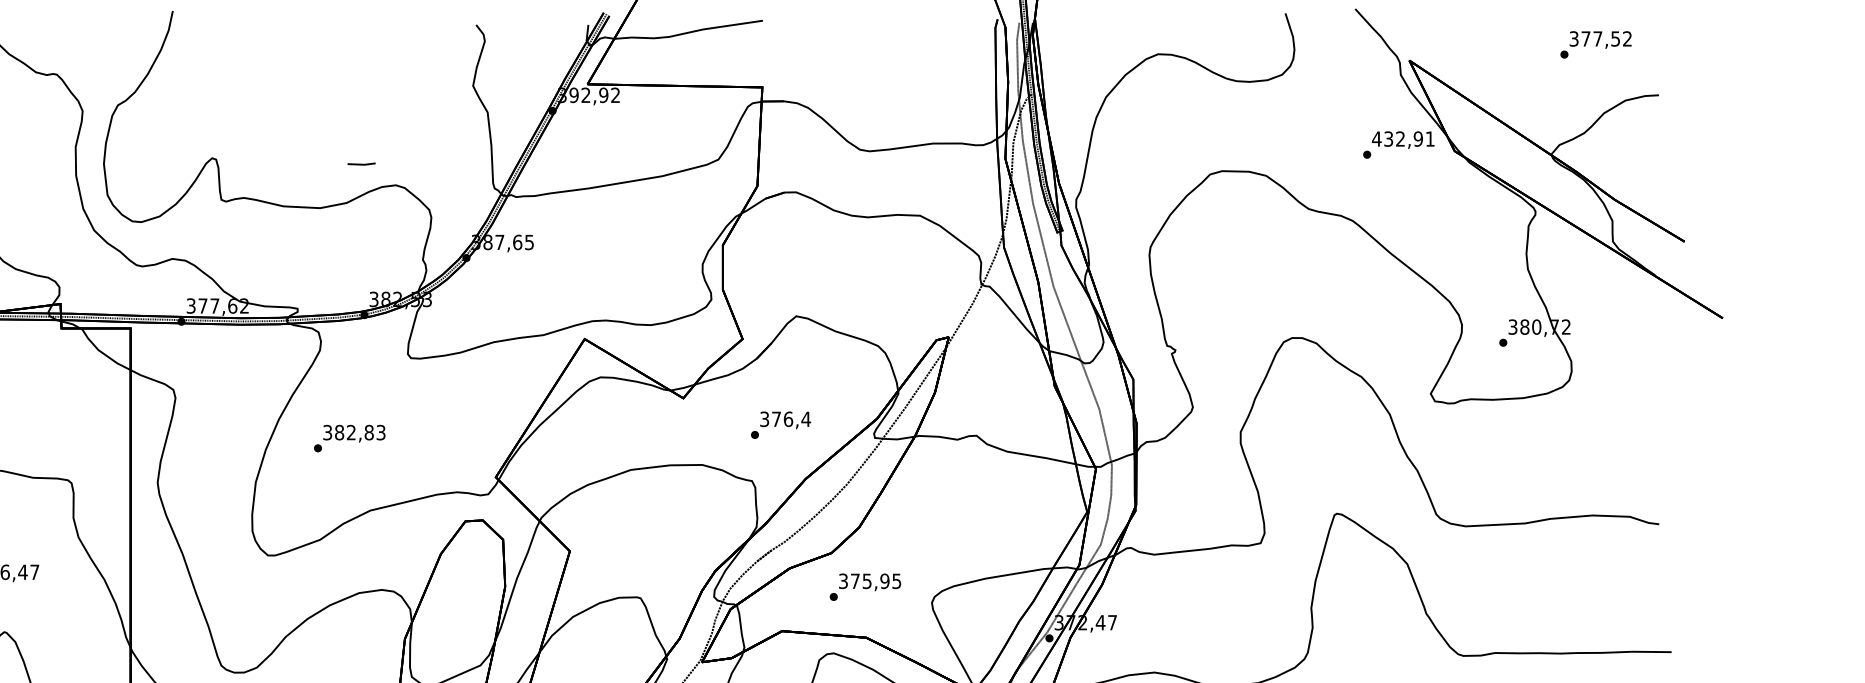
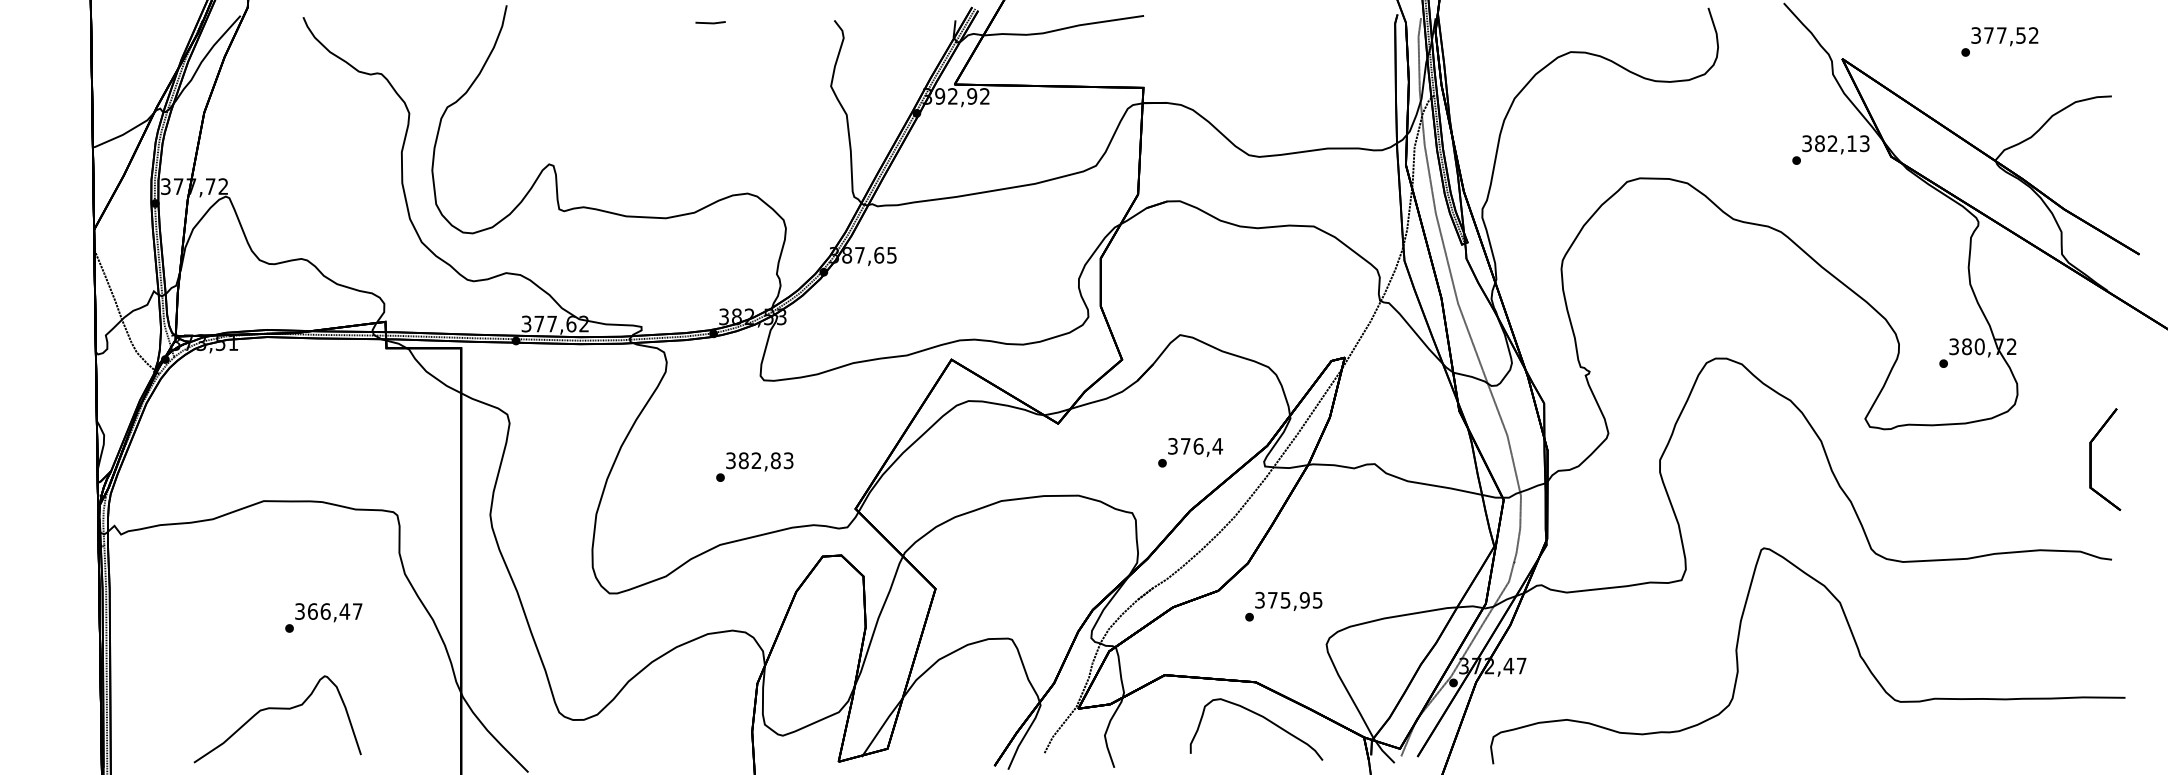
text: (1595, 44) -> (1999, 41), moved
text: (1403, 138) -> (1835, 143), 432,91 -> 382,13
line: (361, 163) -> (710, 22), moved
text: (780, 425) -> (1190, 452), moved
part: (1640, 431) -> (2091, 459), added
text: (349, 437) -> (754, 466), moved
text: (865, 587) -> (1283, 606), moved

